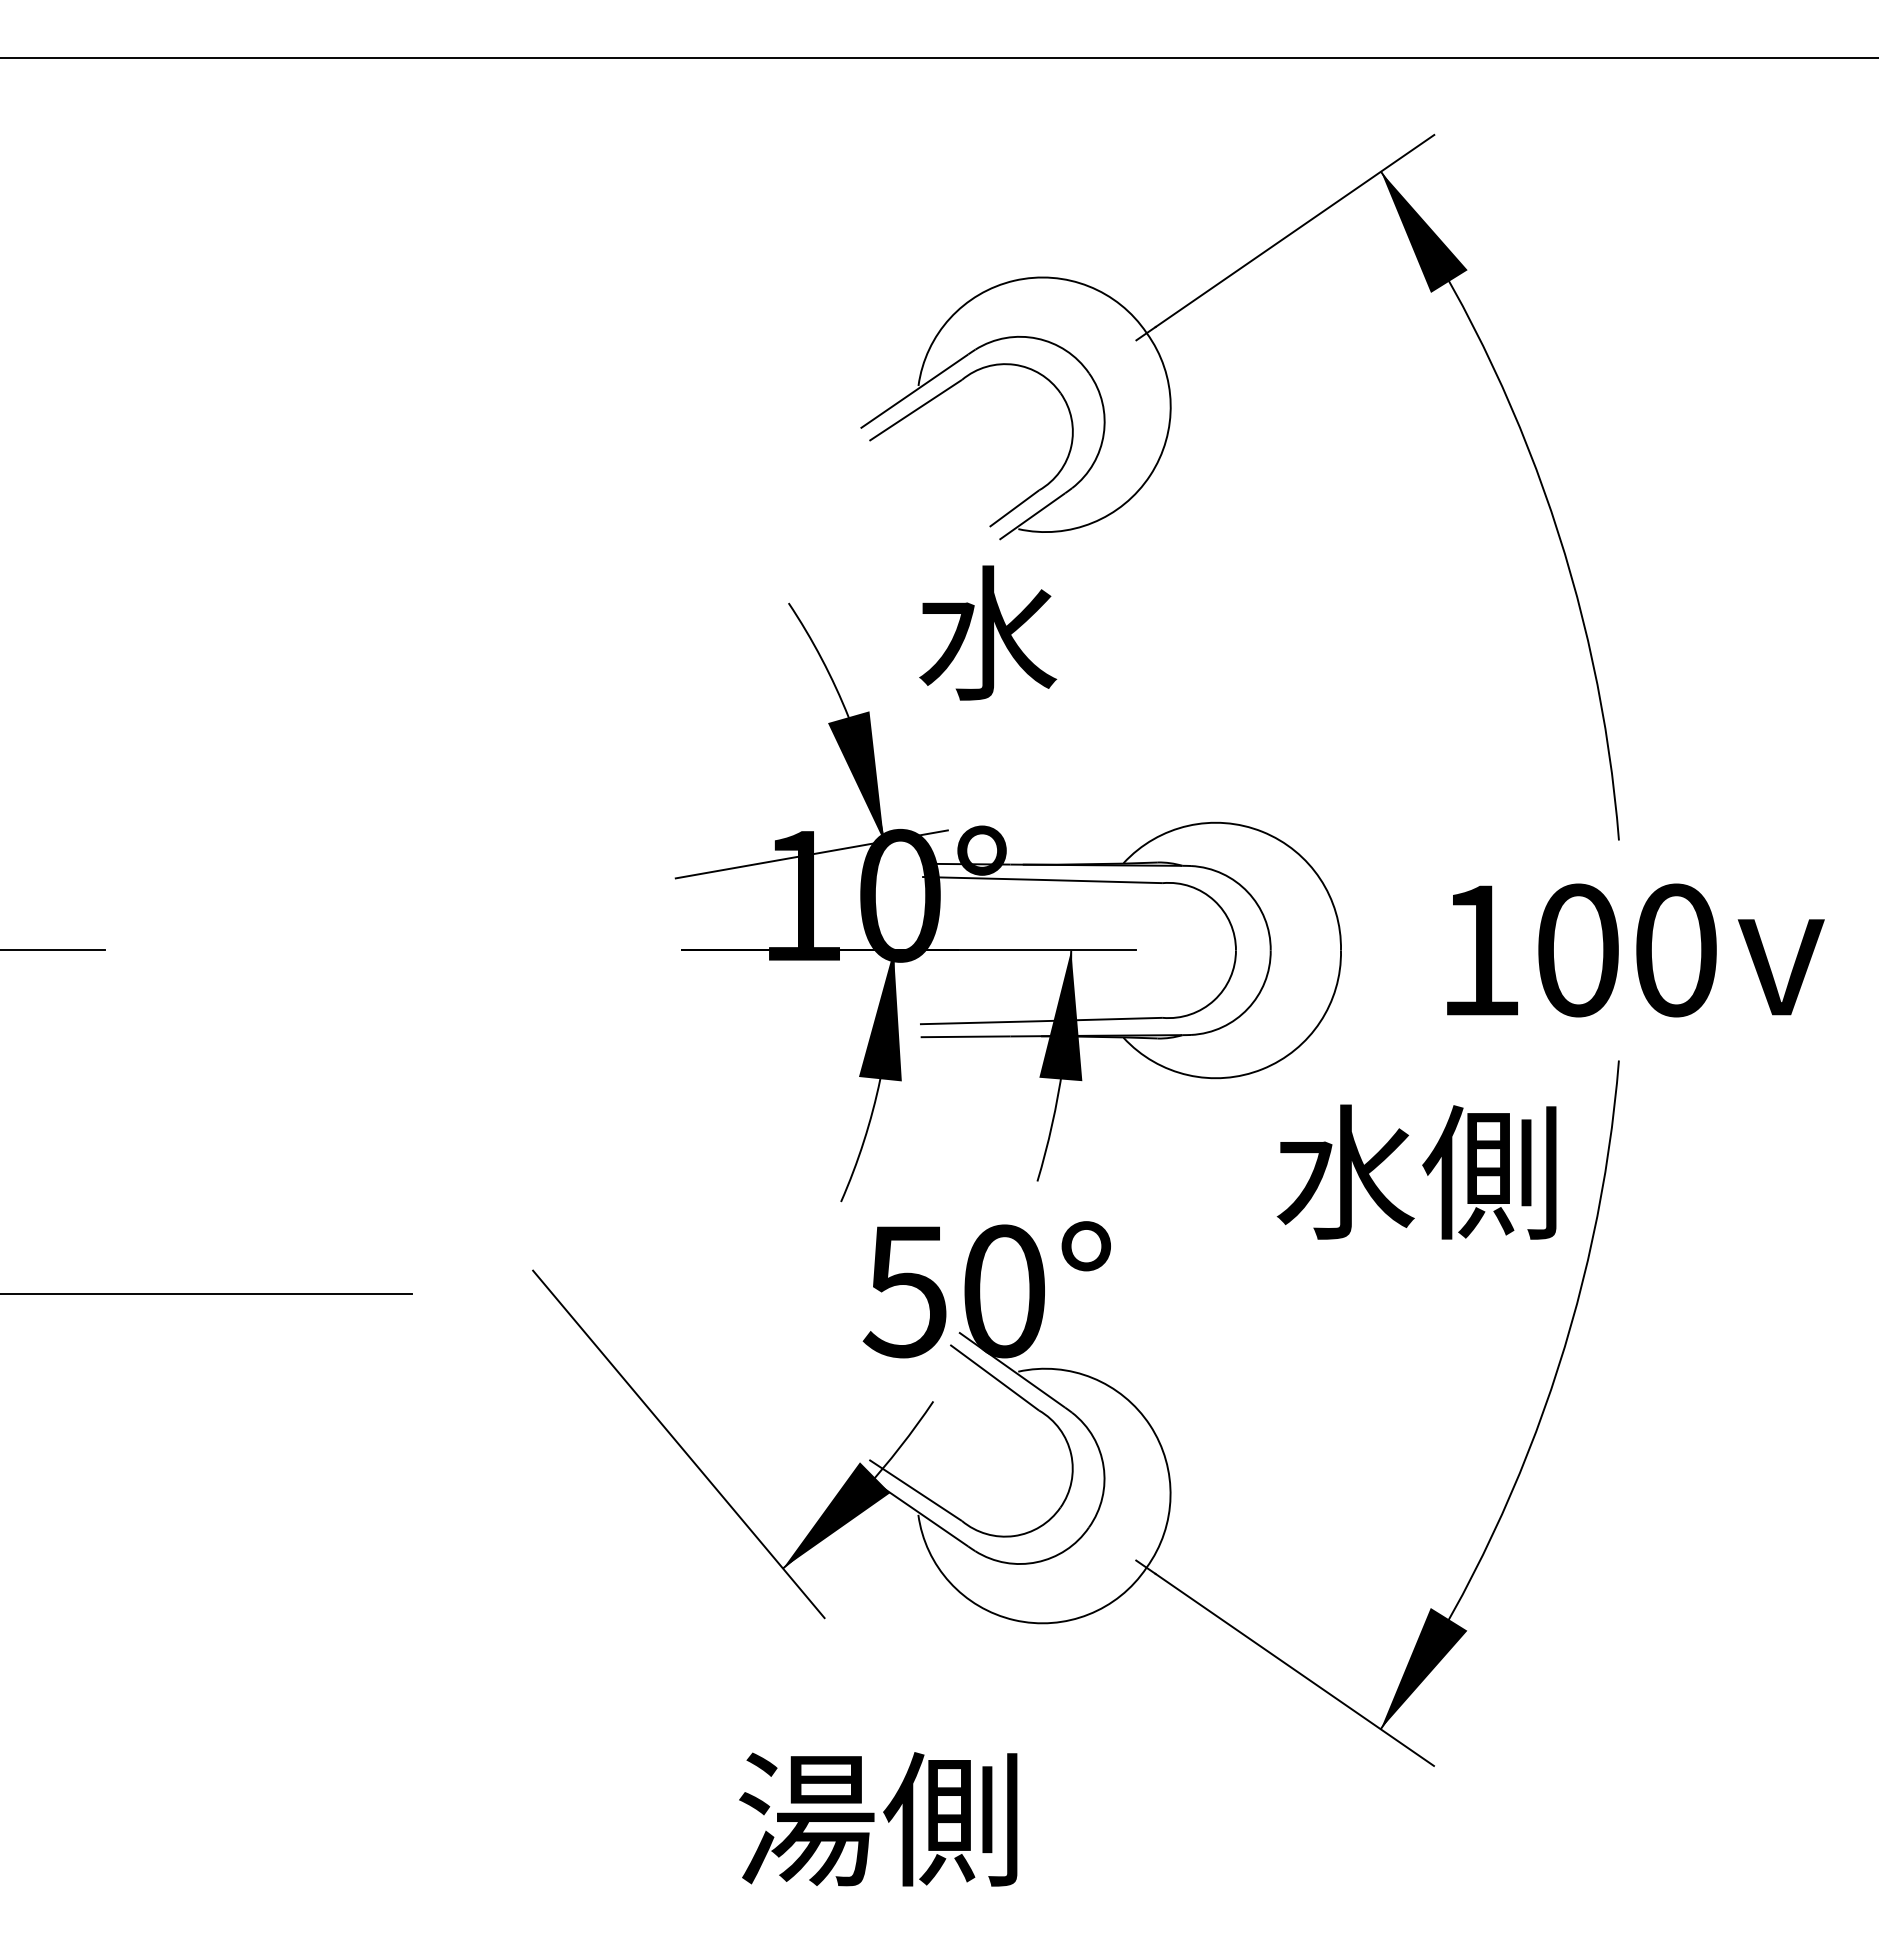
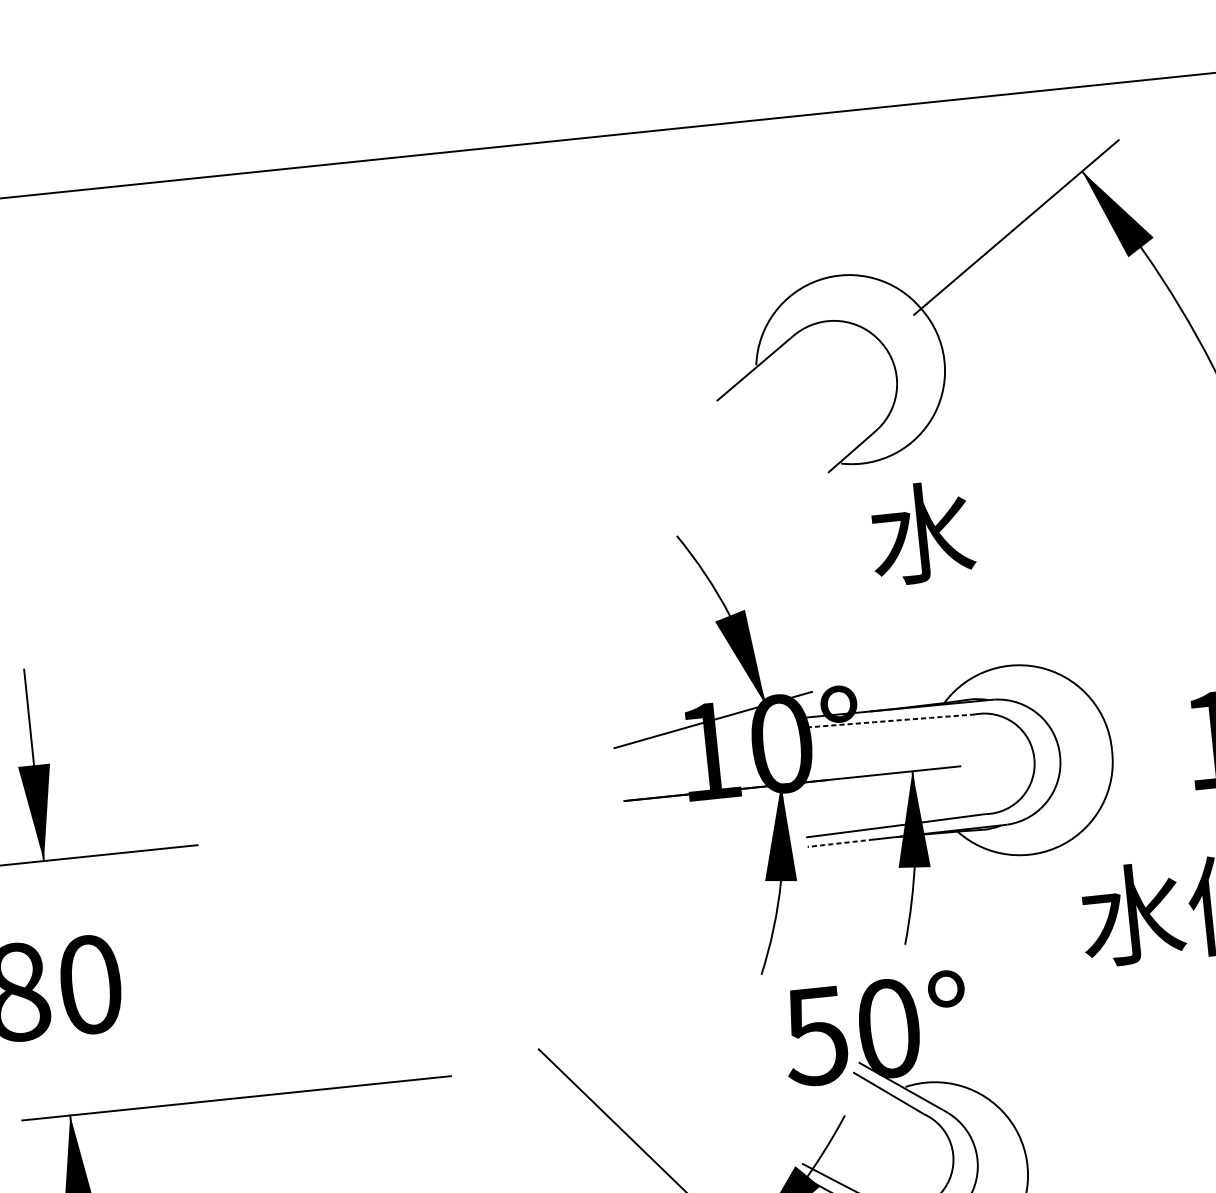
part: (937, 397) -> (771, 372), removed
text: (988, 632) -> (922, 532), moved
arc: (1042, 879) -> (885, 720), solid -> dashed
arc: (965, 1036) -> (840, 843), solid -> dashed

